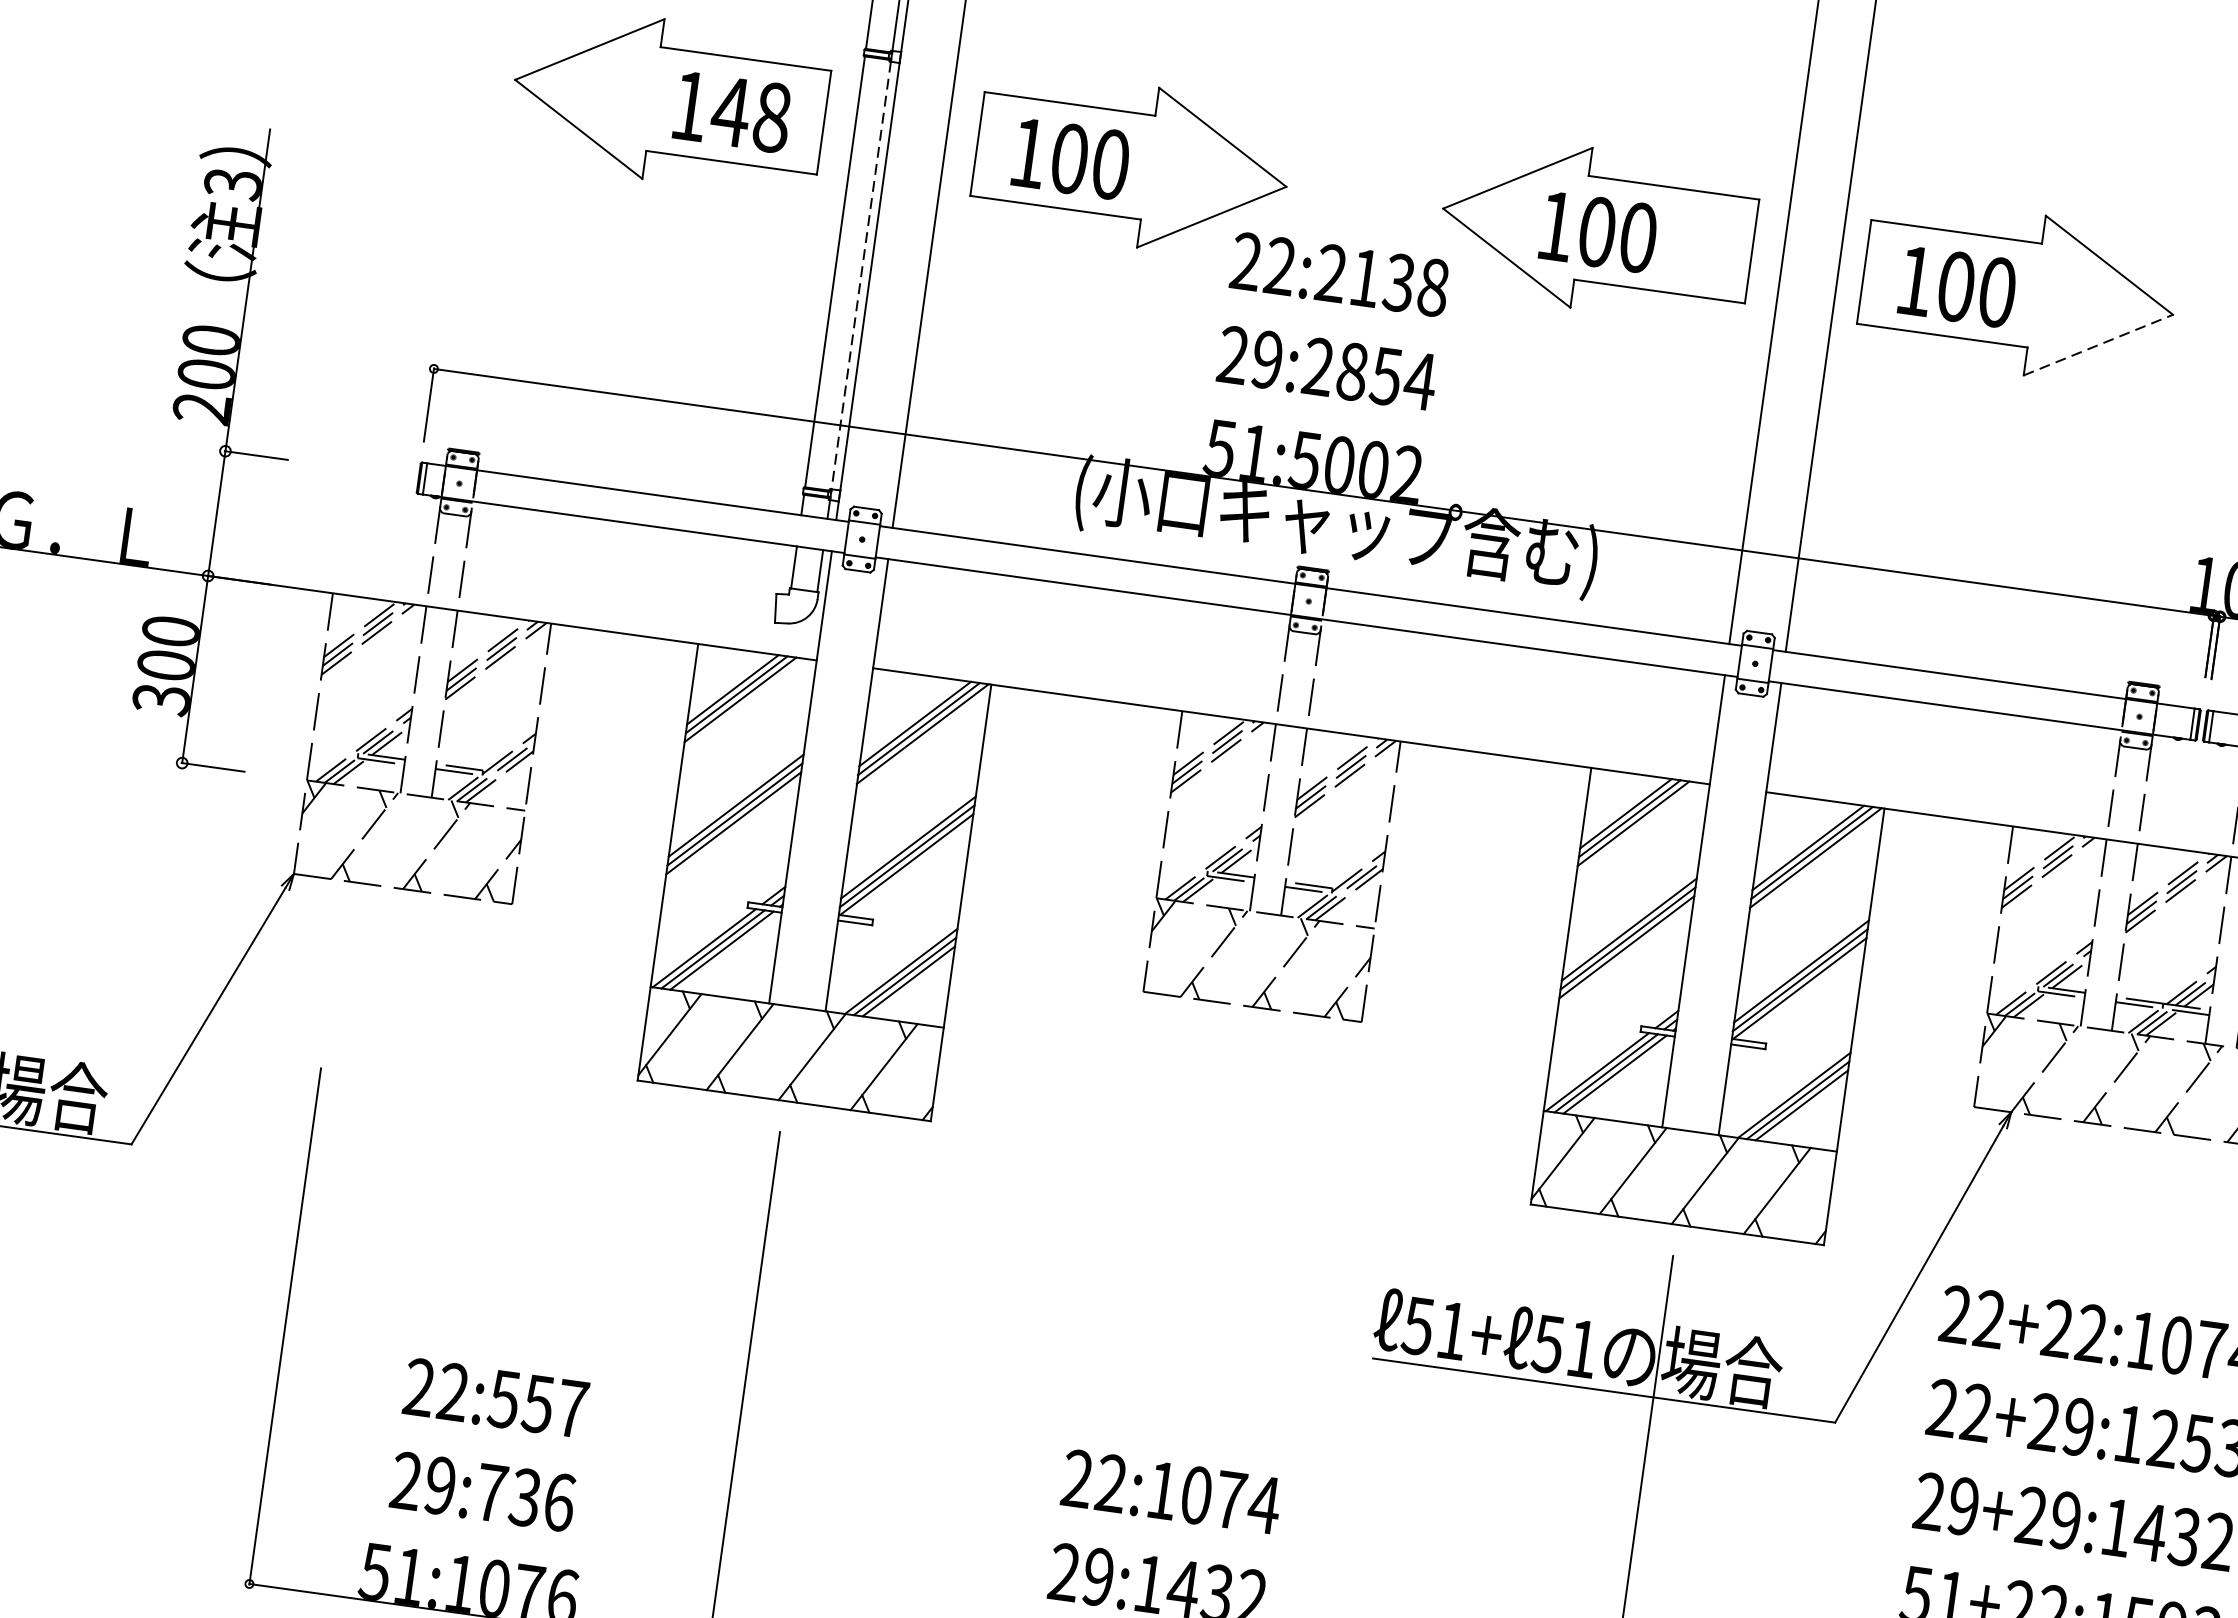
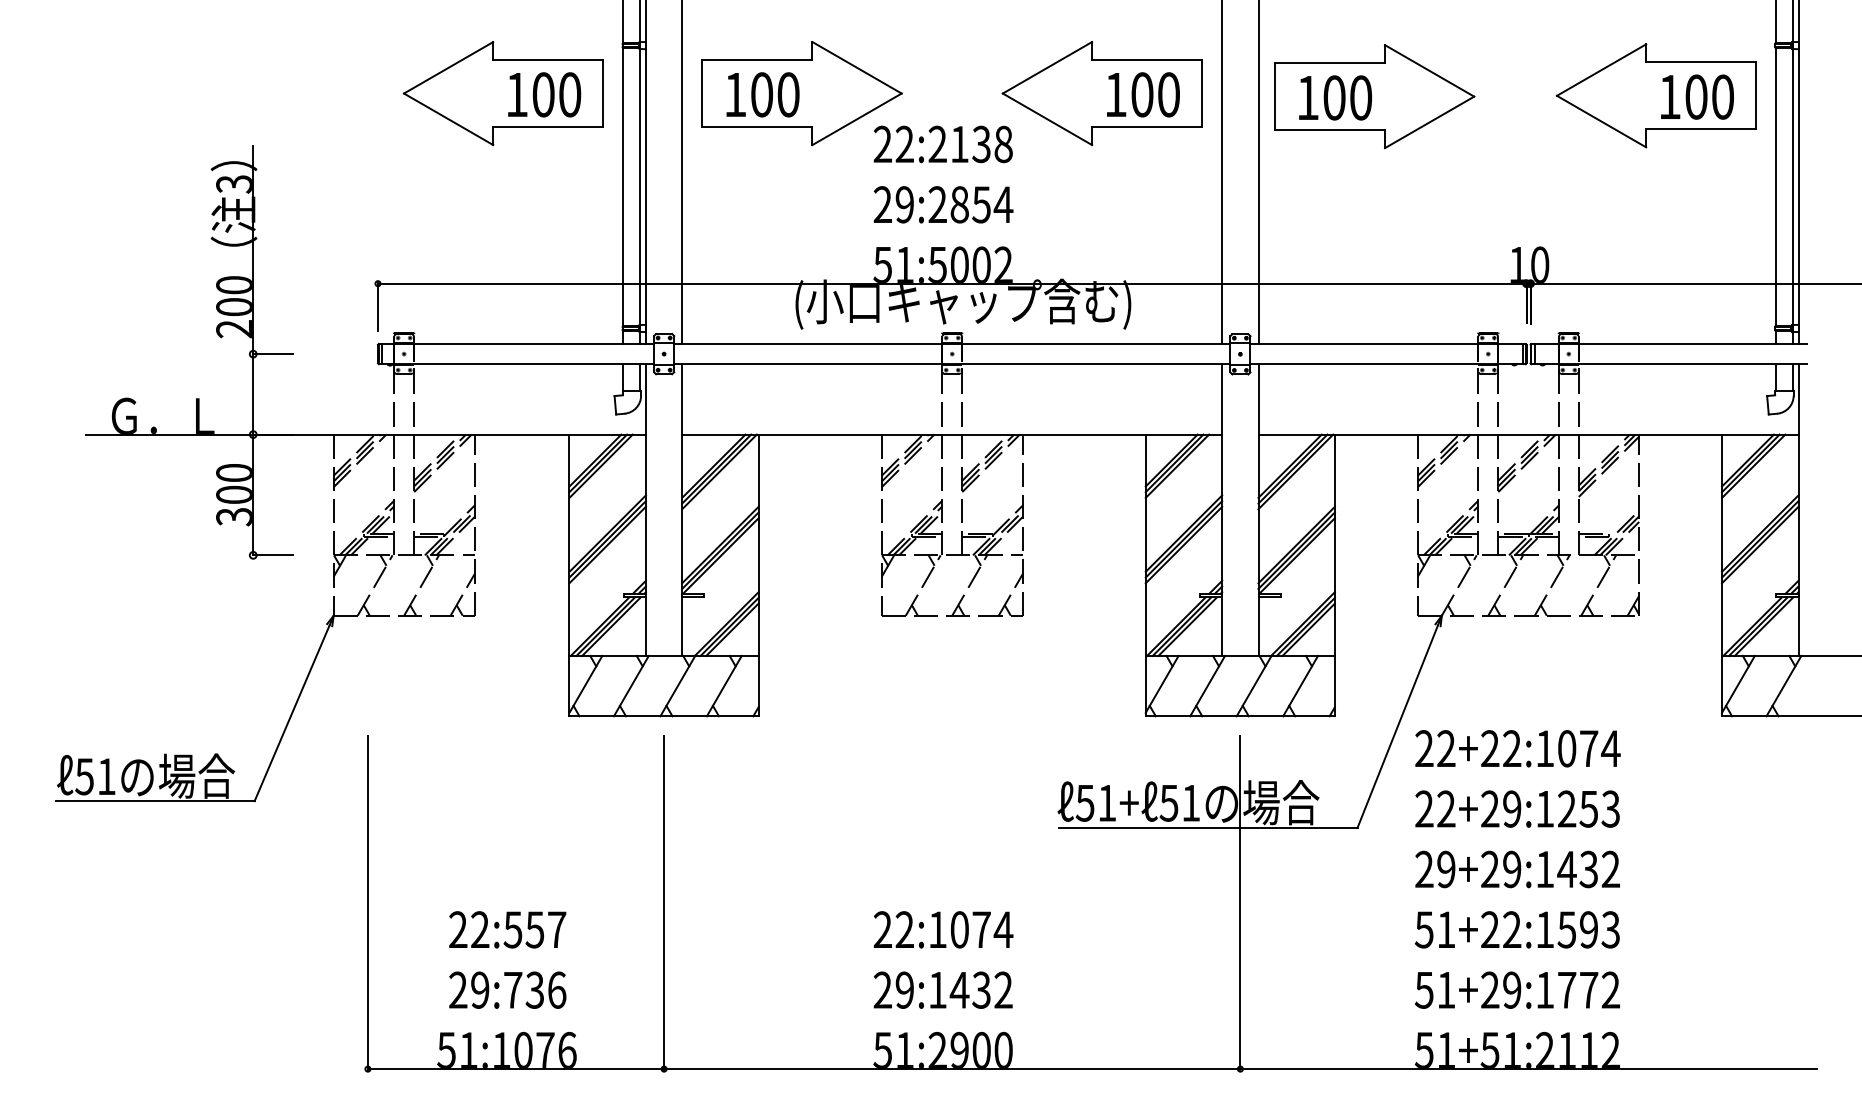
text: (751, 114) -> (556, 94), 148 -> 100
text: (1598, 231) -> (1143, 94), moved
line: (861, 276) -> (640, 187), dashed -> solid
line: (2098, 345) -> (1429, 122), dashed -> solid

